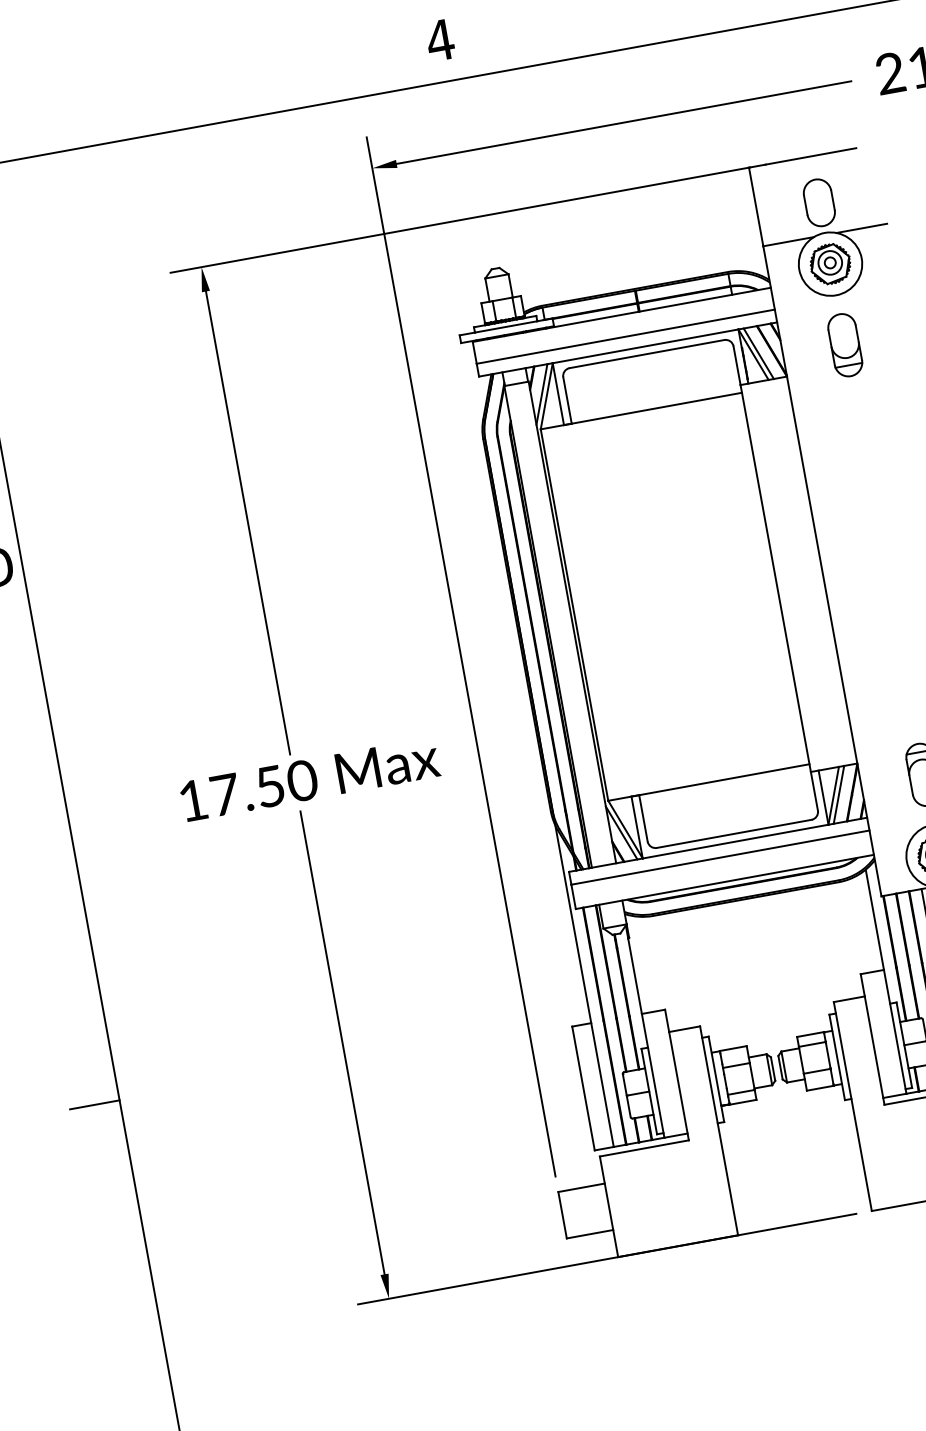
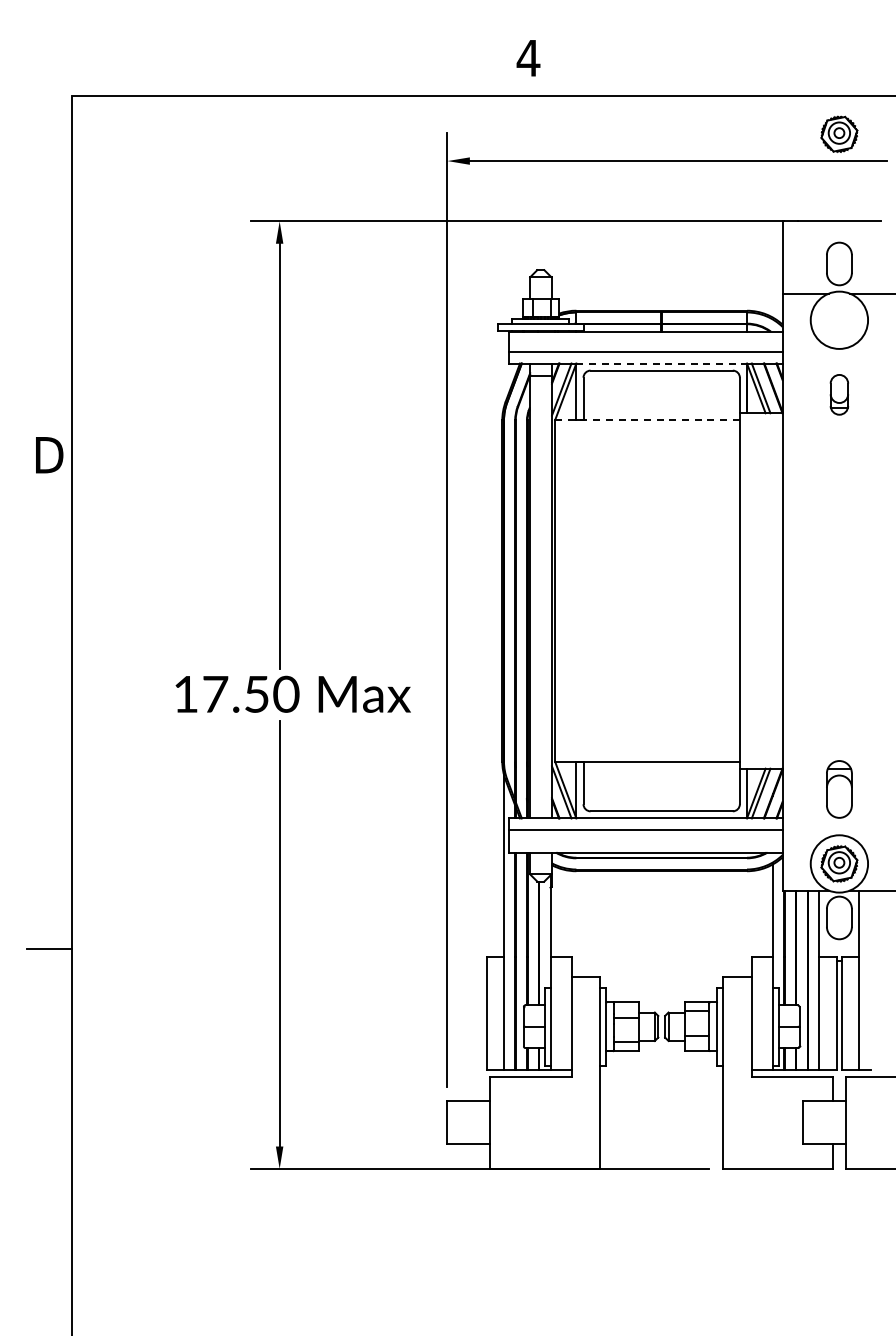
part: (830, 263) -> (839, 133), moved
part: (845, 344) -> (839, 394), size x0.7
line: (646, 346) -> (662, 363), solid -> dashed
line: (641, 411) -> (647, 420), solid -> dashed

